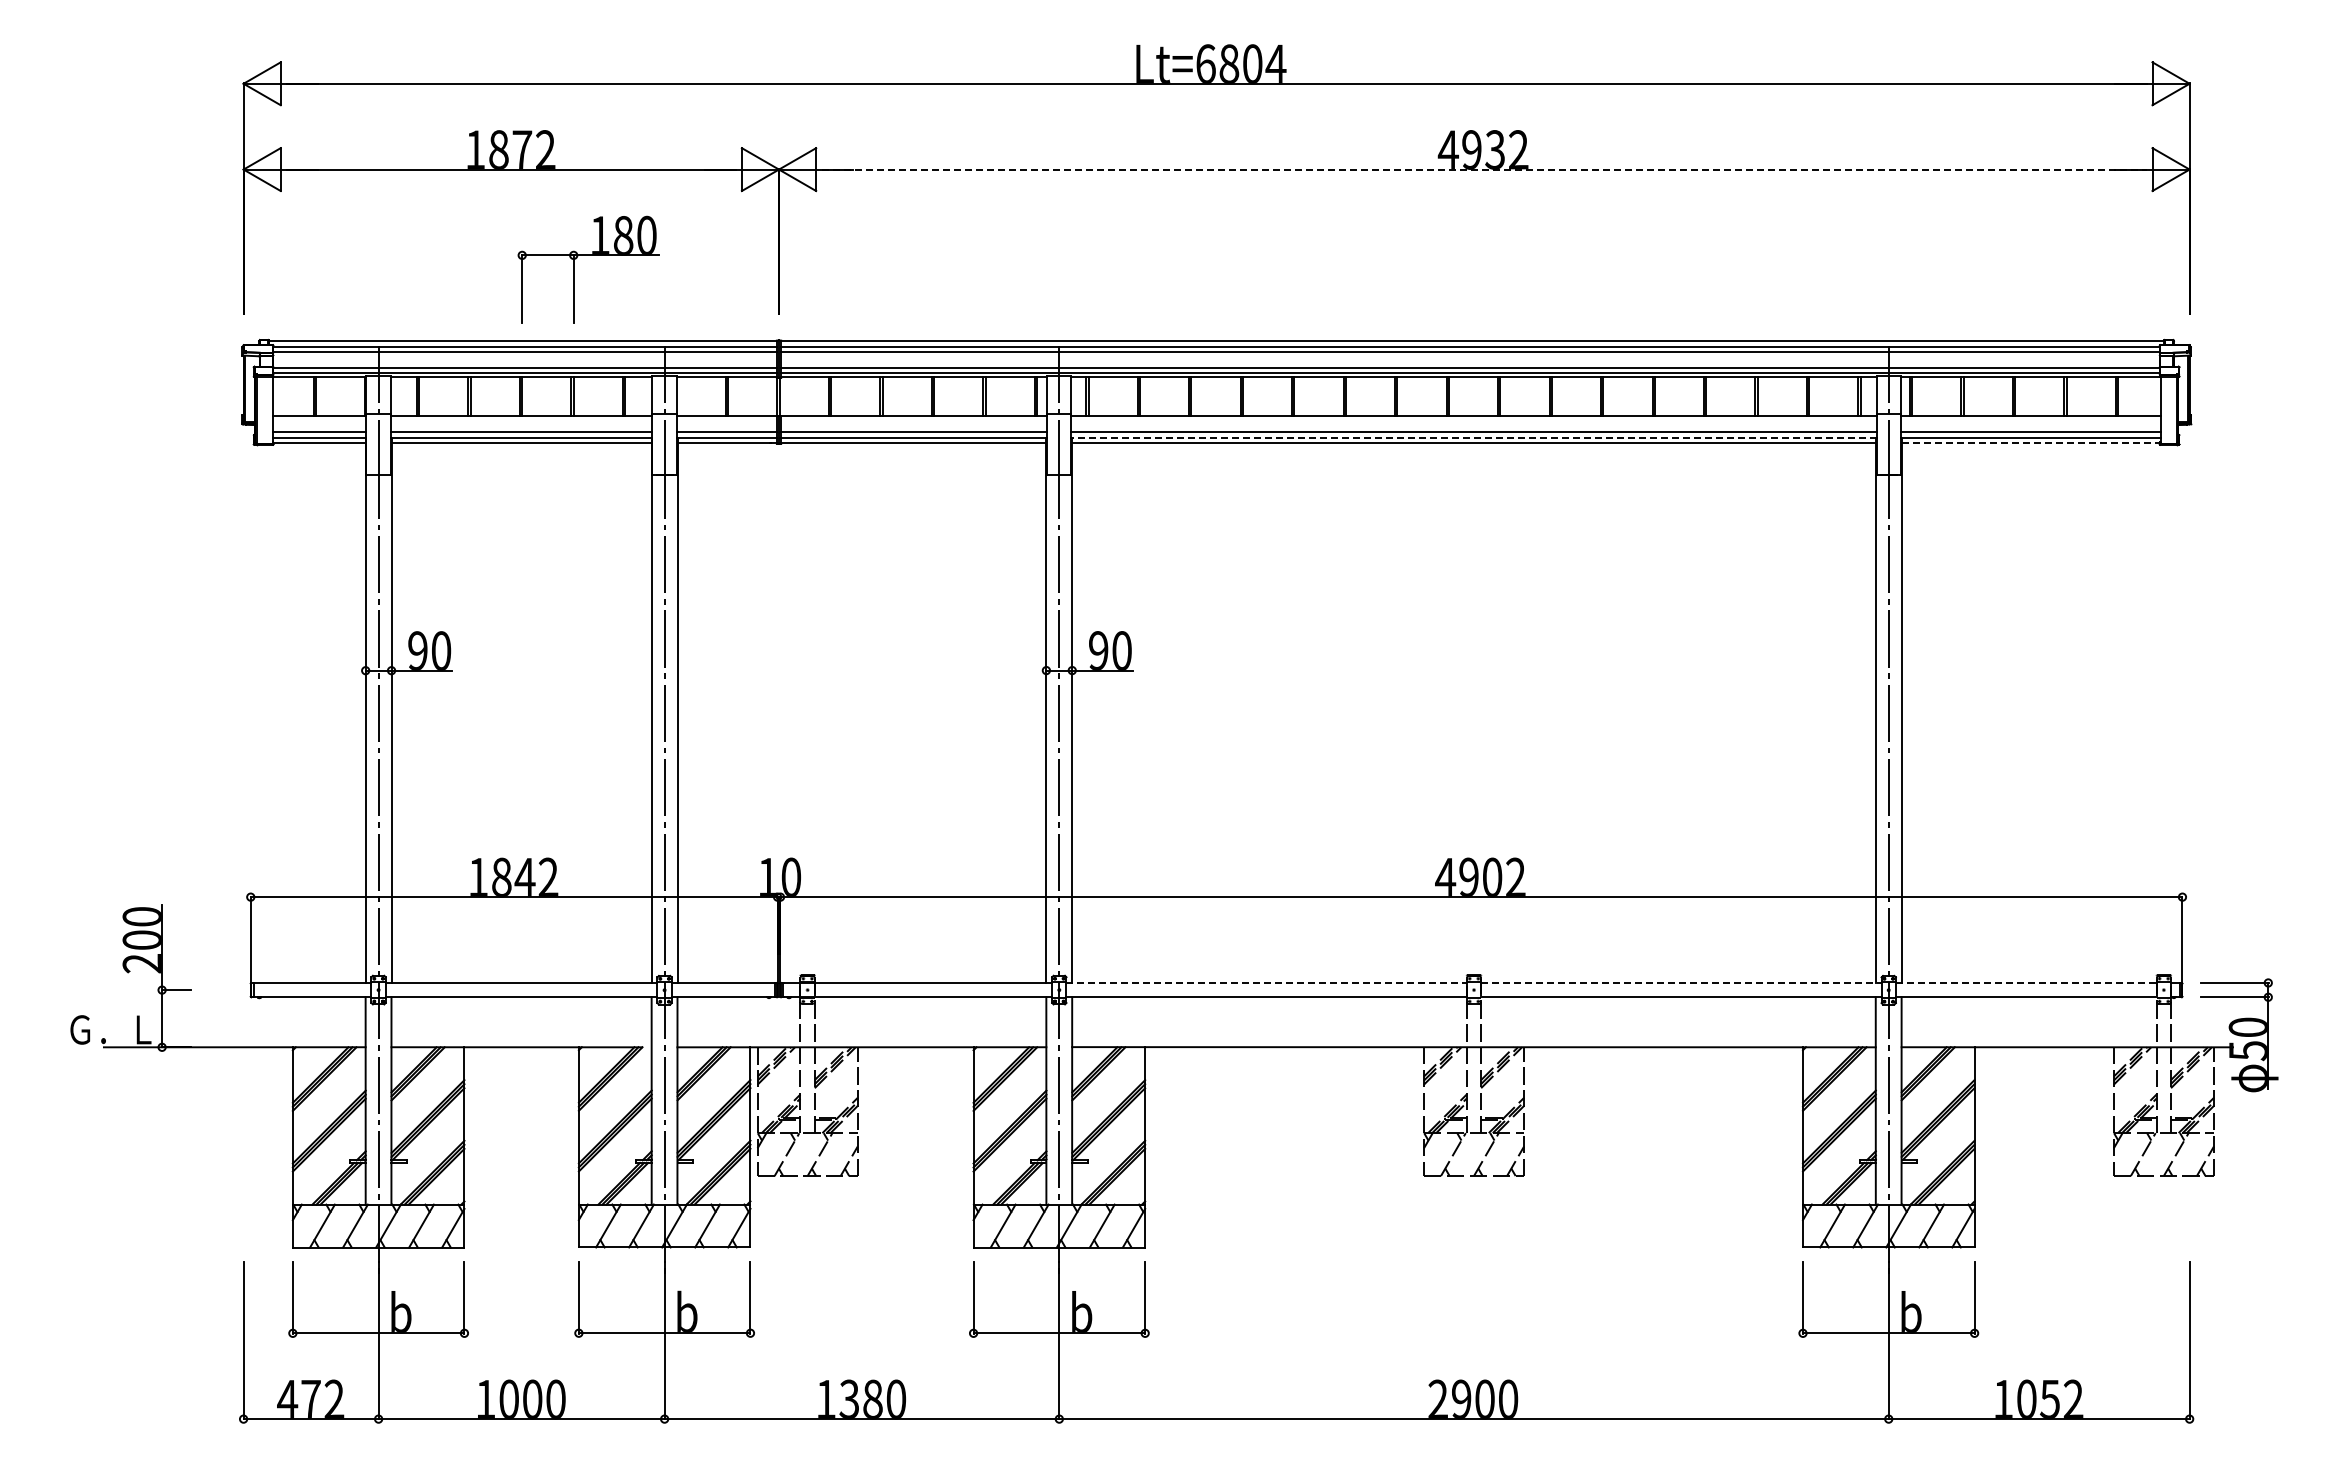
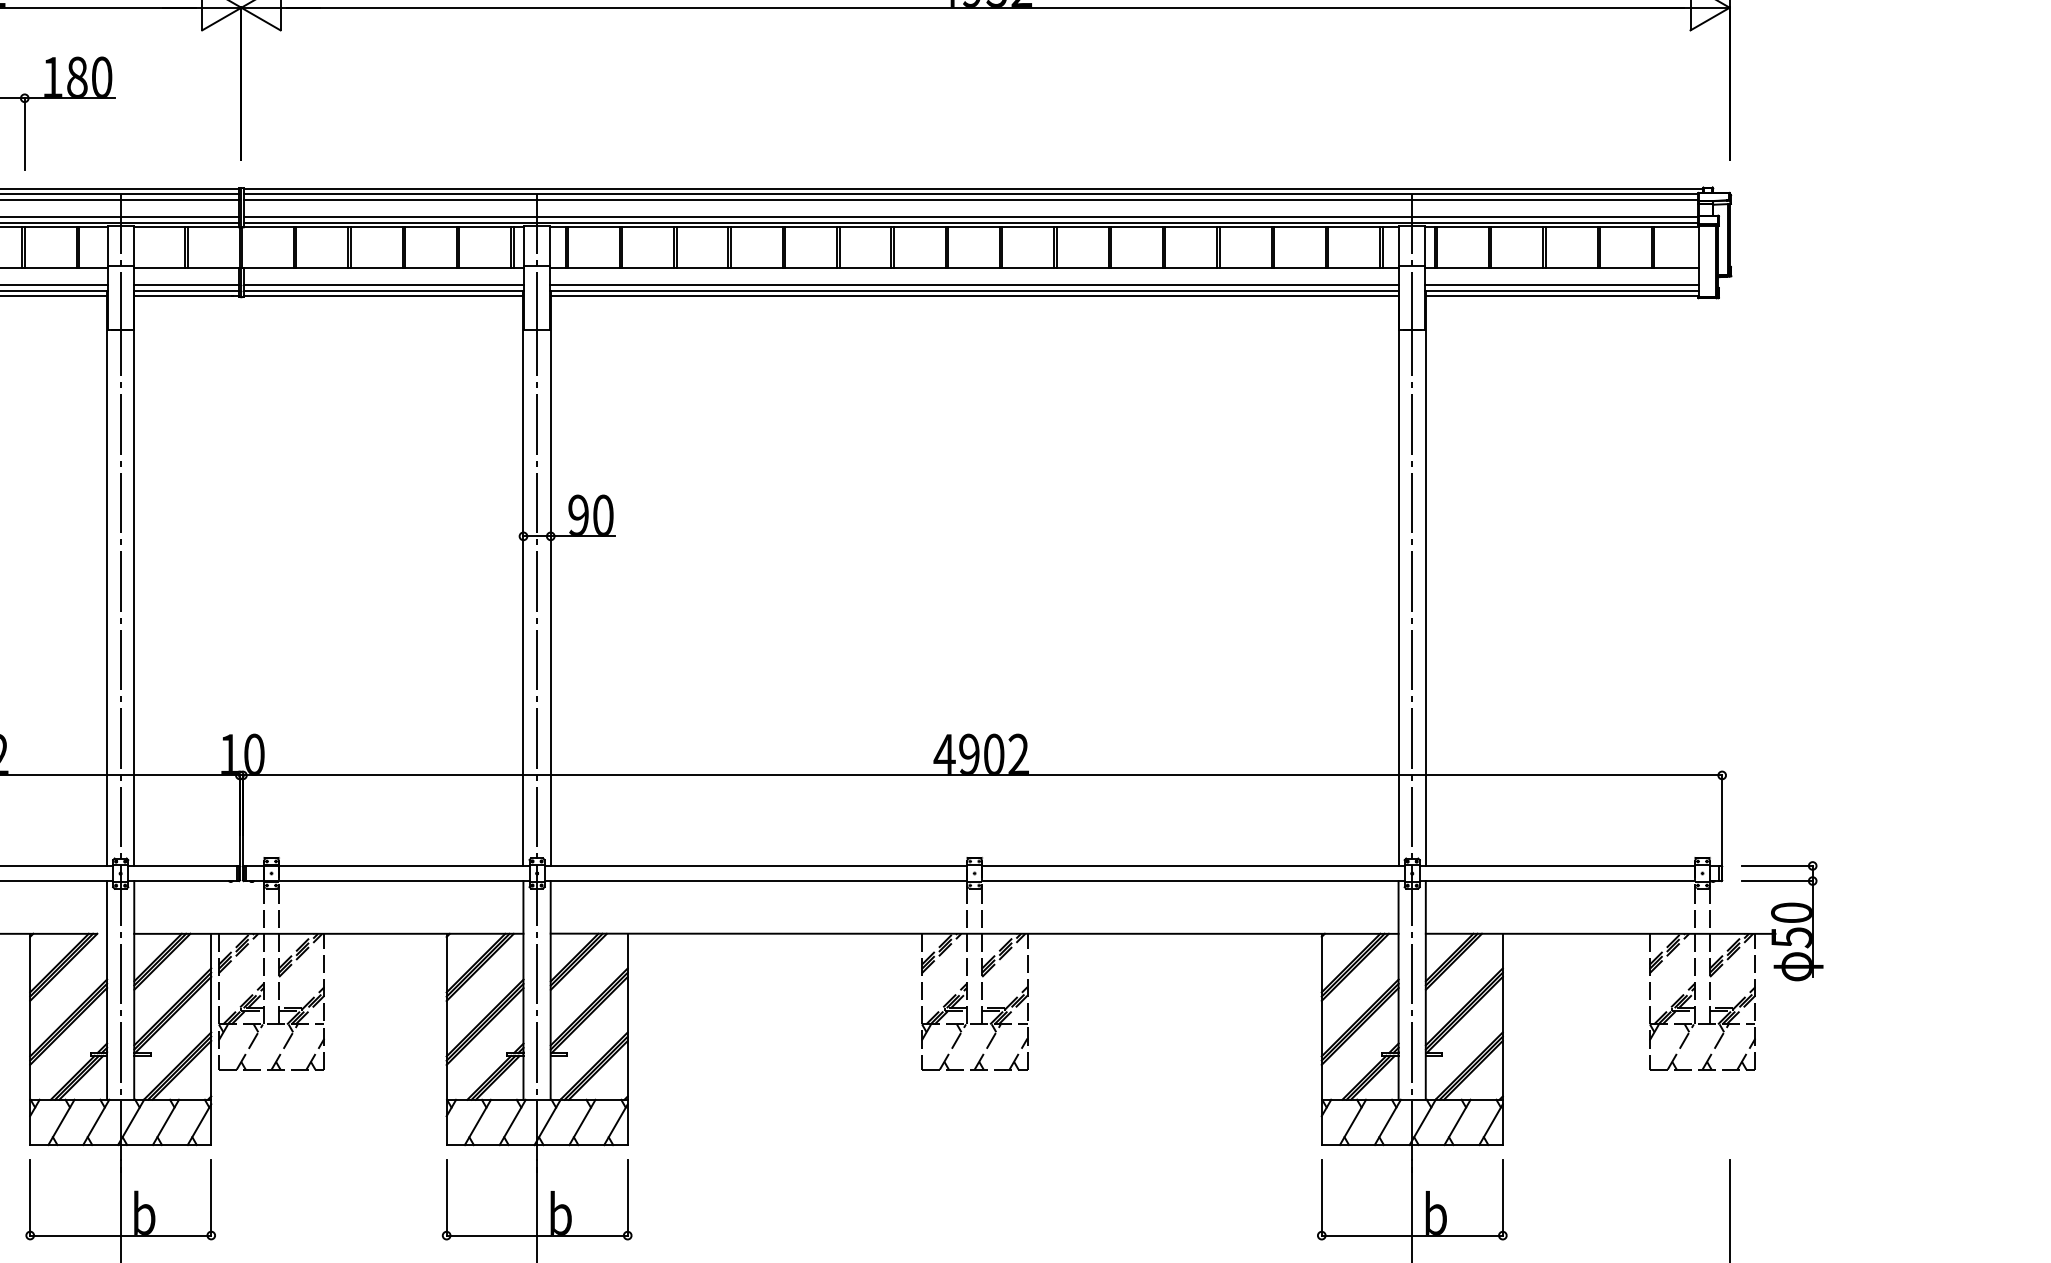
line: (1484, 169) -> (985, 7), dashed -> solid
line: (1474, 437) -> (975, 290), dashed -> solid
line: (2031, 442) -> (1562, 295), dashed -> solid
line: (1267, 982) -> (756, 865), dashed -> solid
line: (1681, 982) -> (1193, 865), dashed -> solid
line: (2026, 982) -> (1557, 865), dashed -> solid

